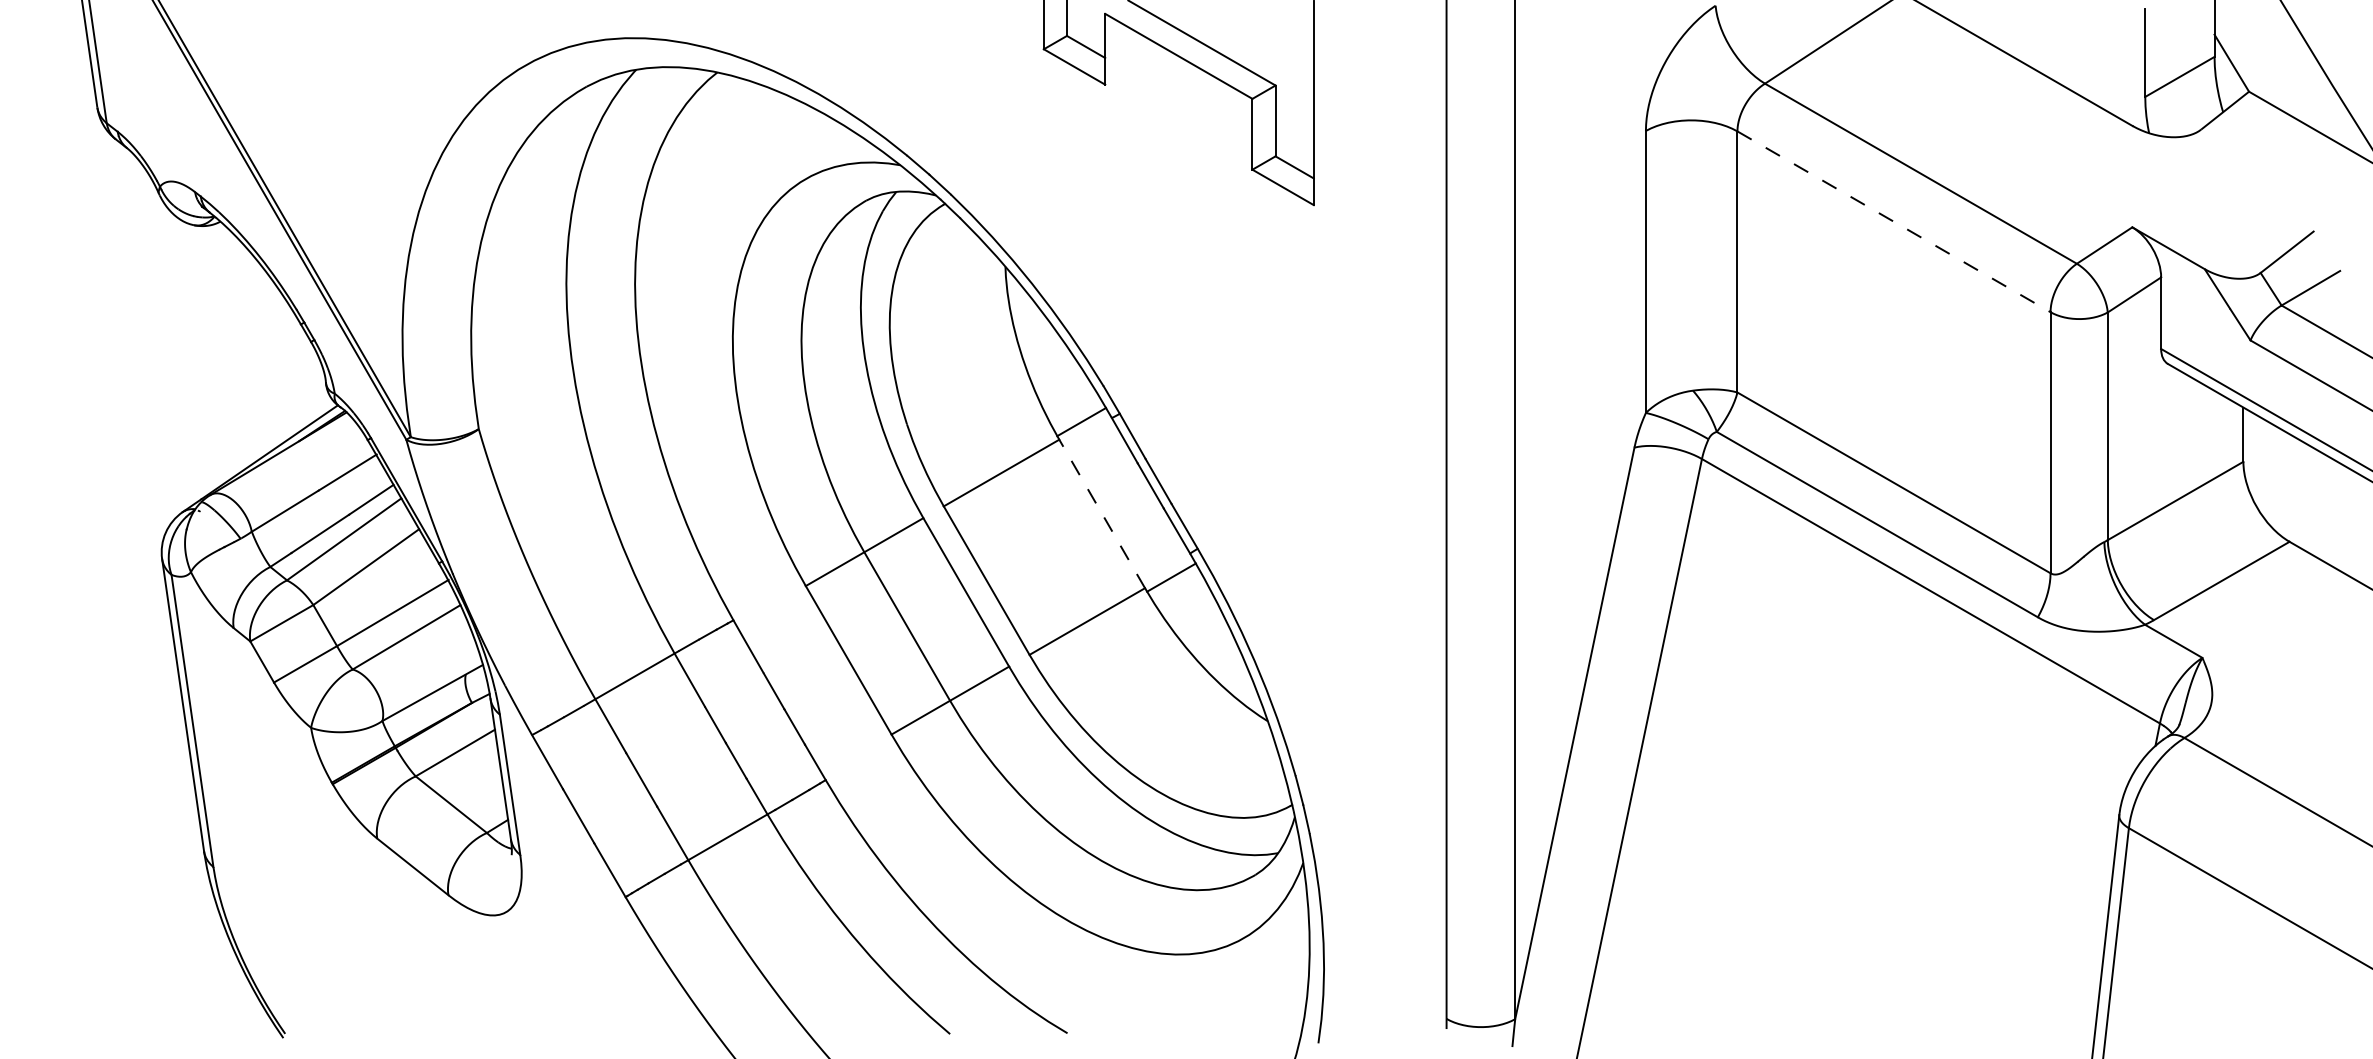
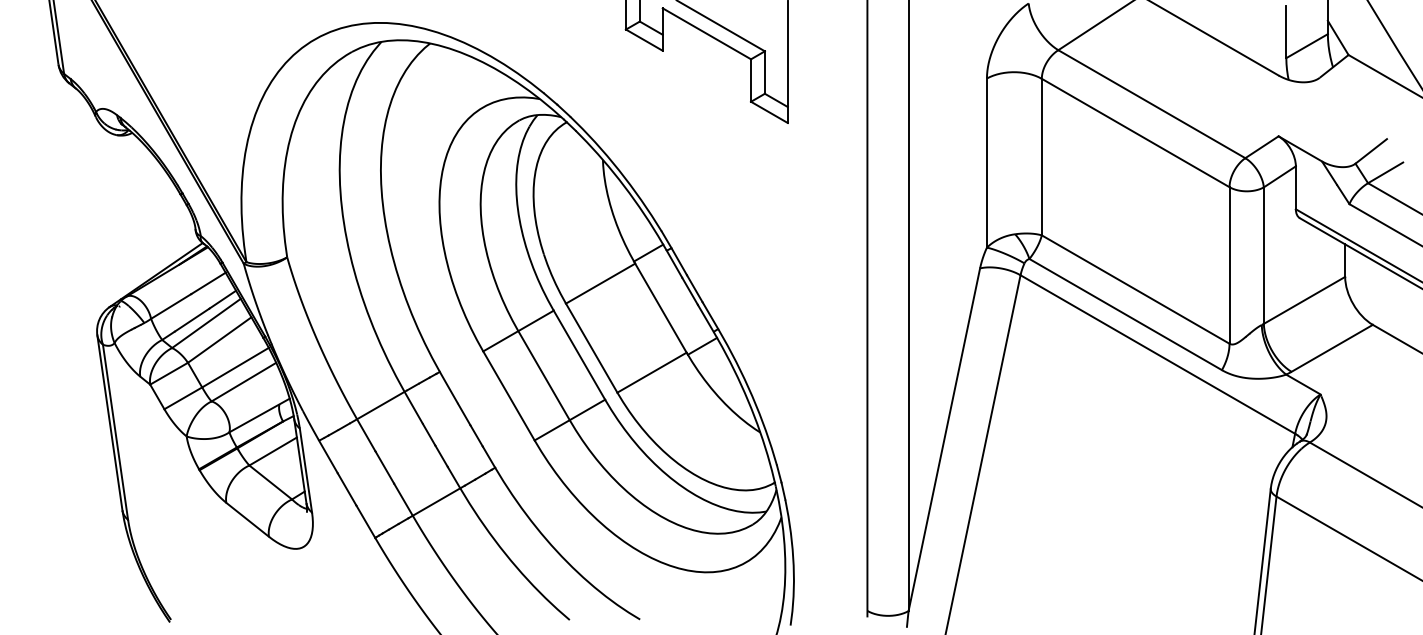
line: (1895, 222) -> (1136, 133), dashed -> solid
line: (1101, 512) -> (660, 307), dashed -> solid

